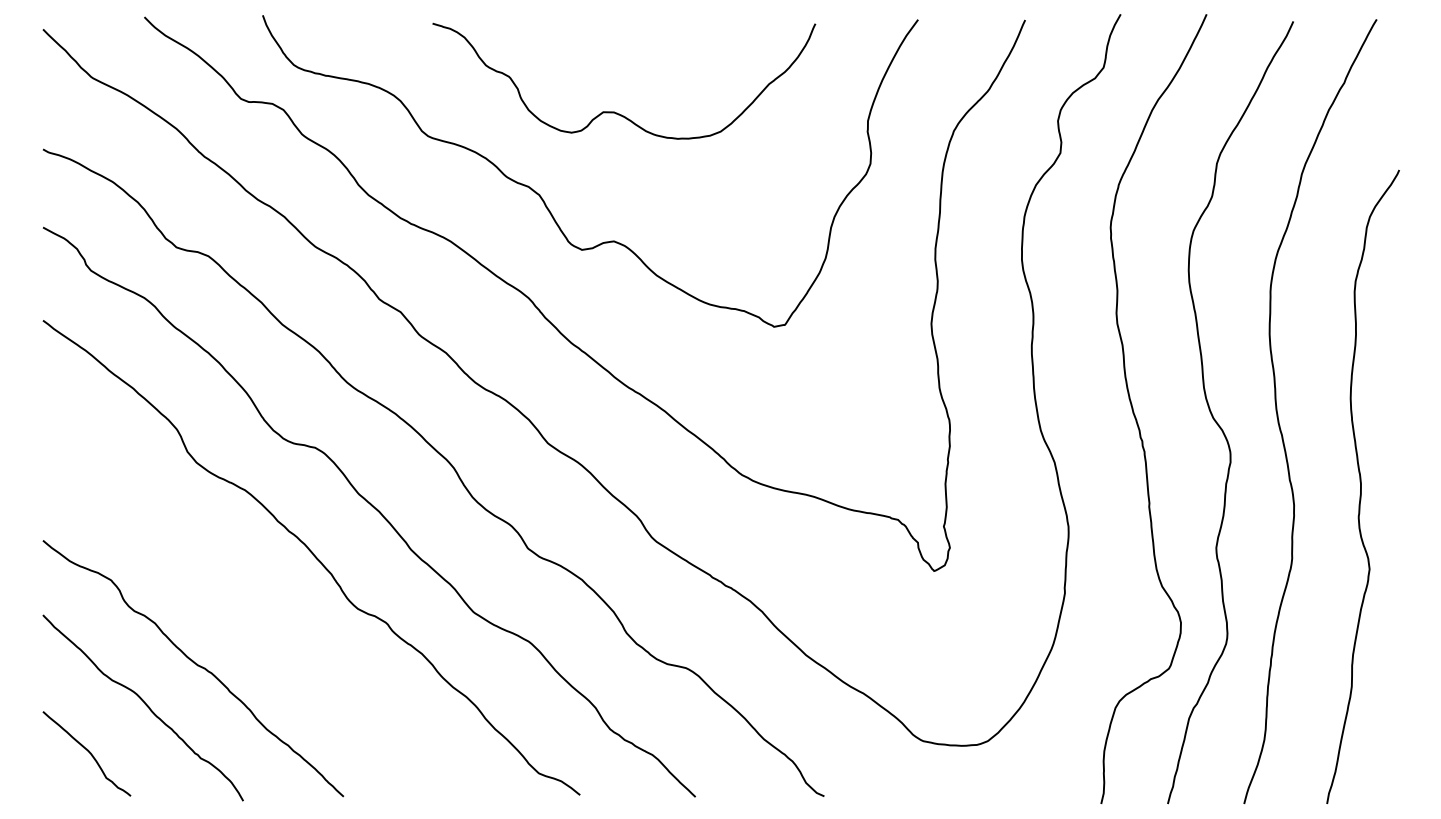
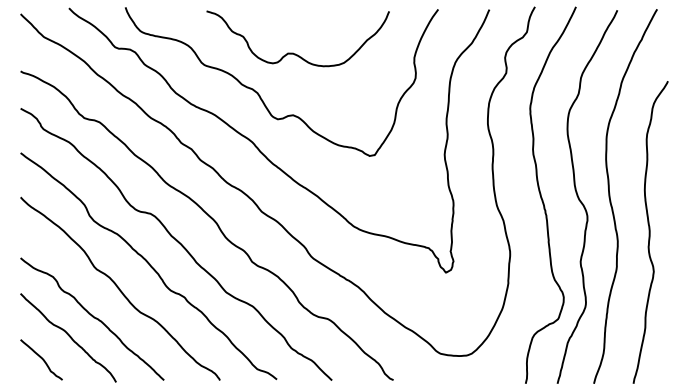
curve: (250, 604) -> (119, 288), added

